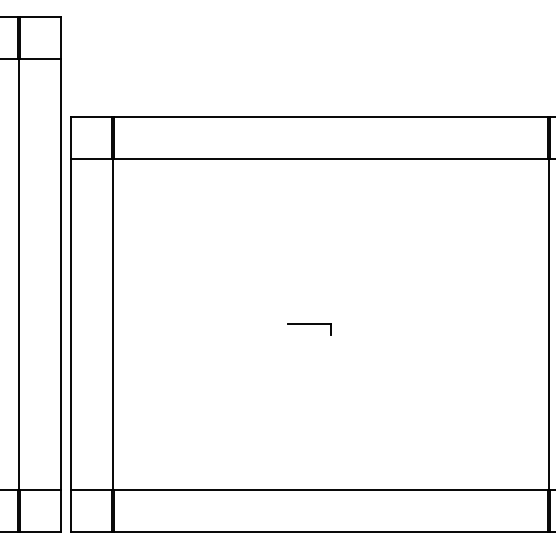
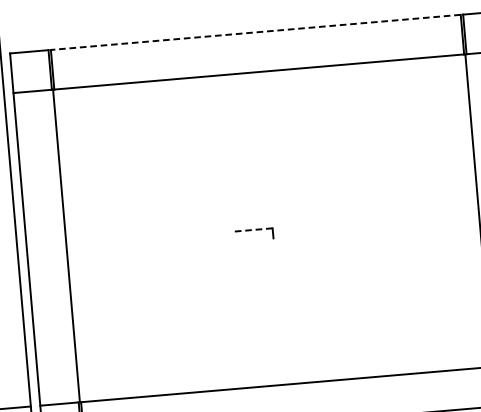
line: (330, 117) -> (255, 32), solid -> dashed
line: (309, 324) -> (252, 230), solid -> dashed

